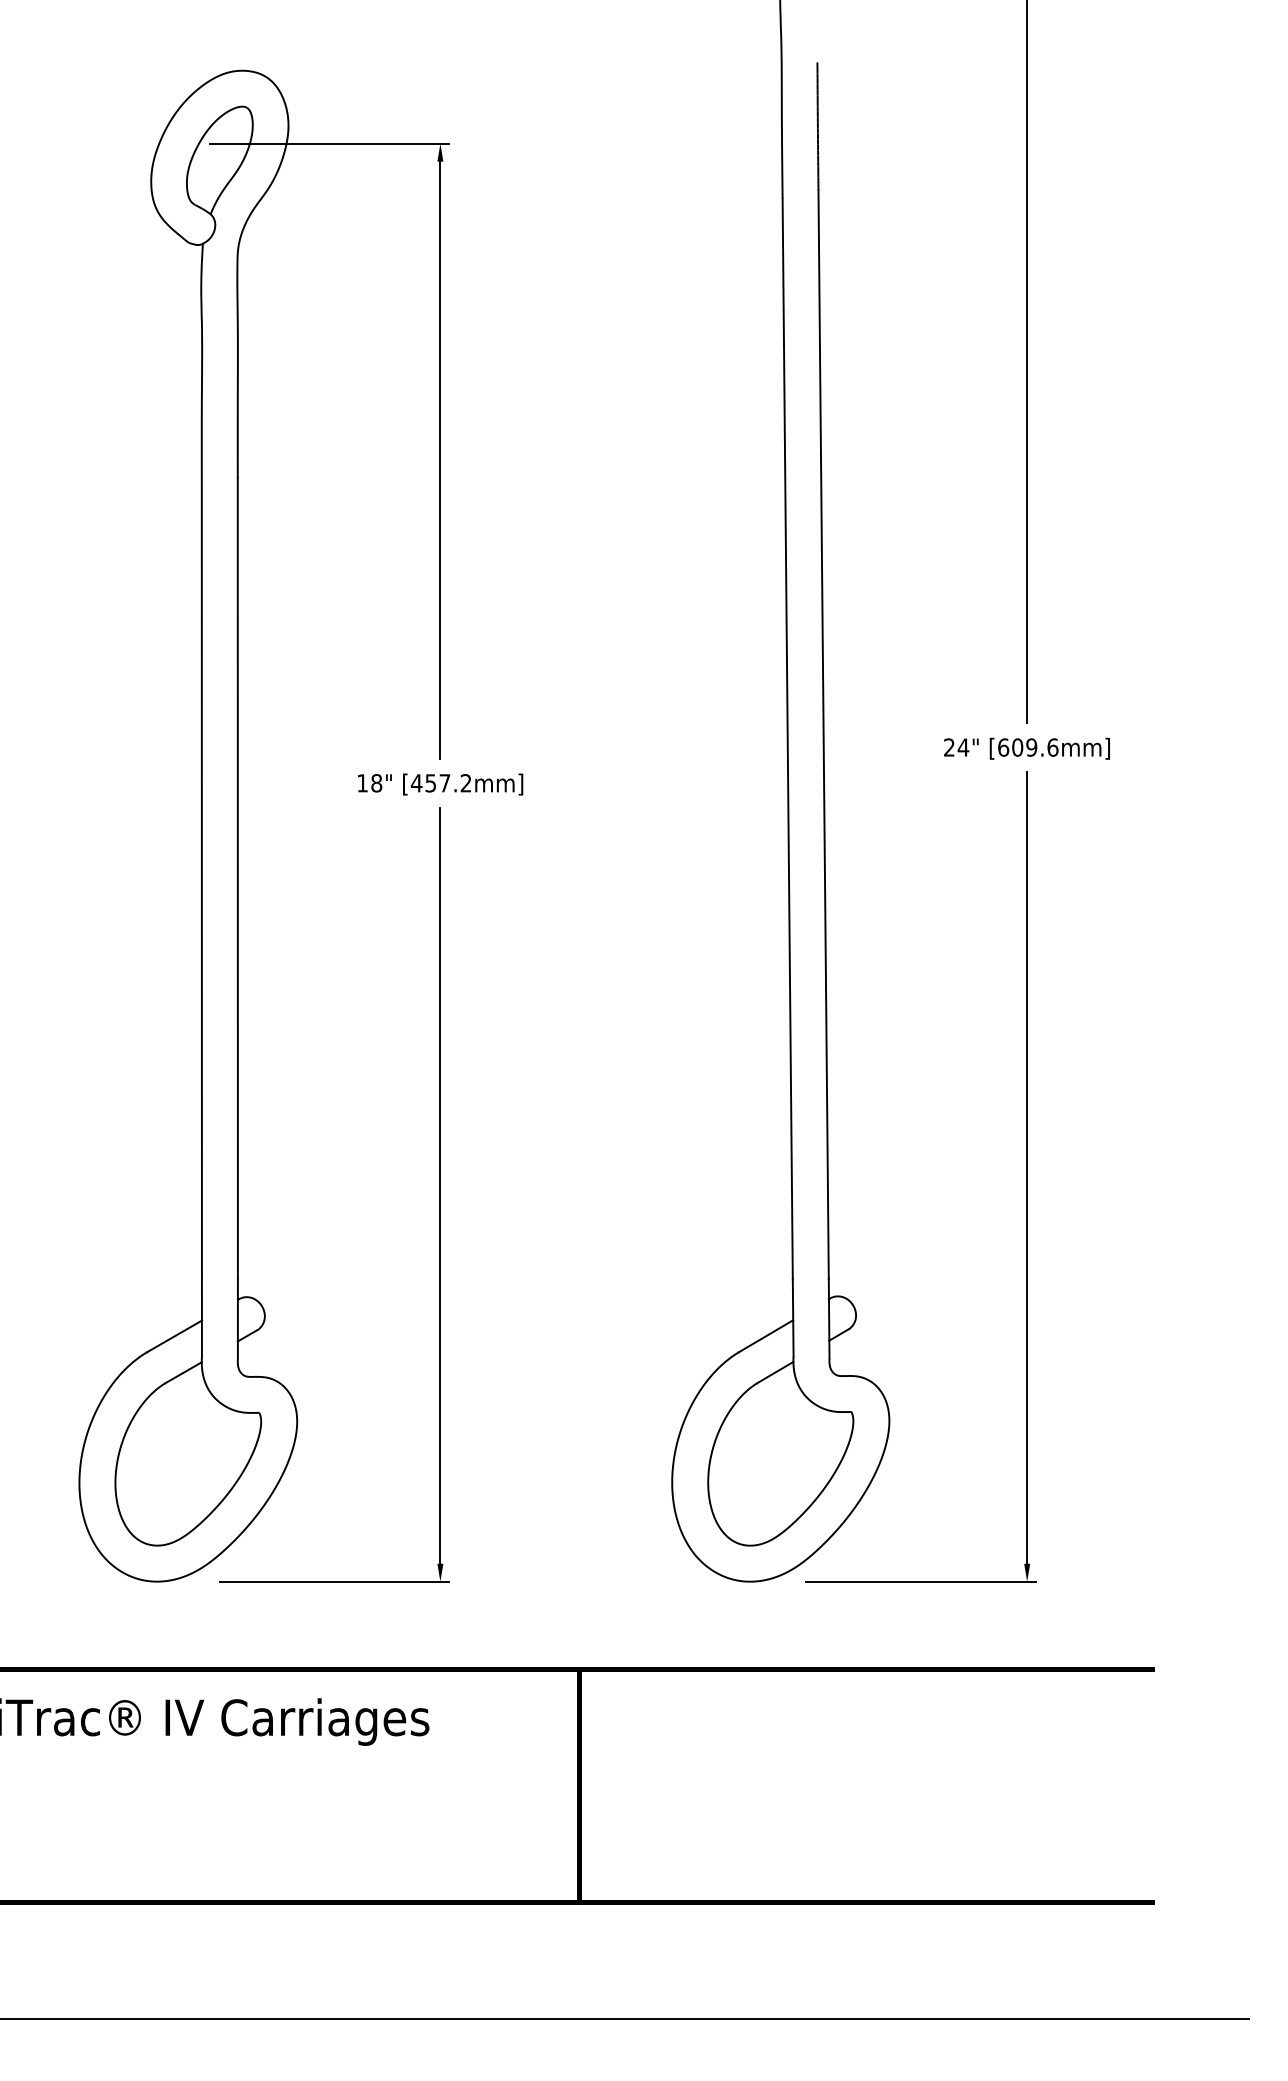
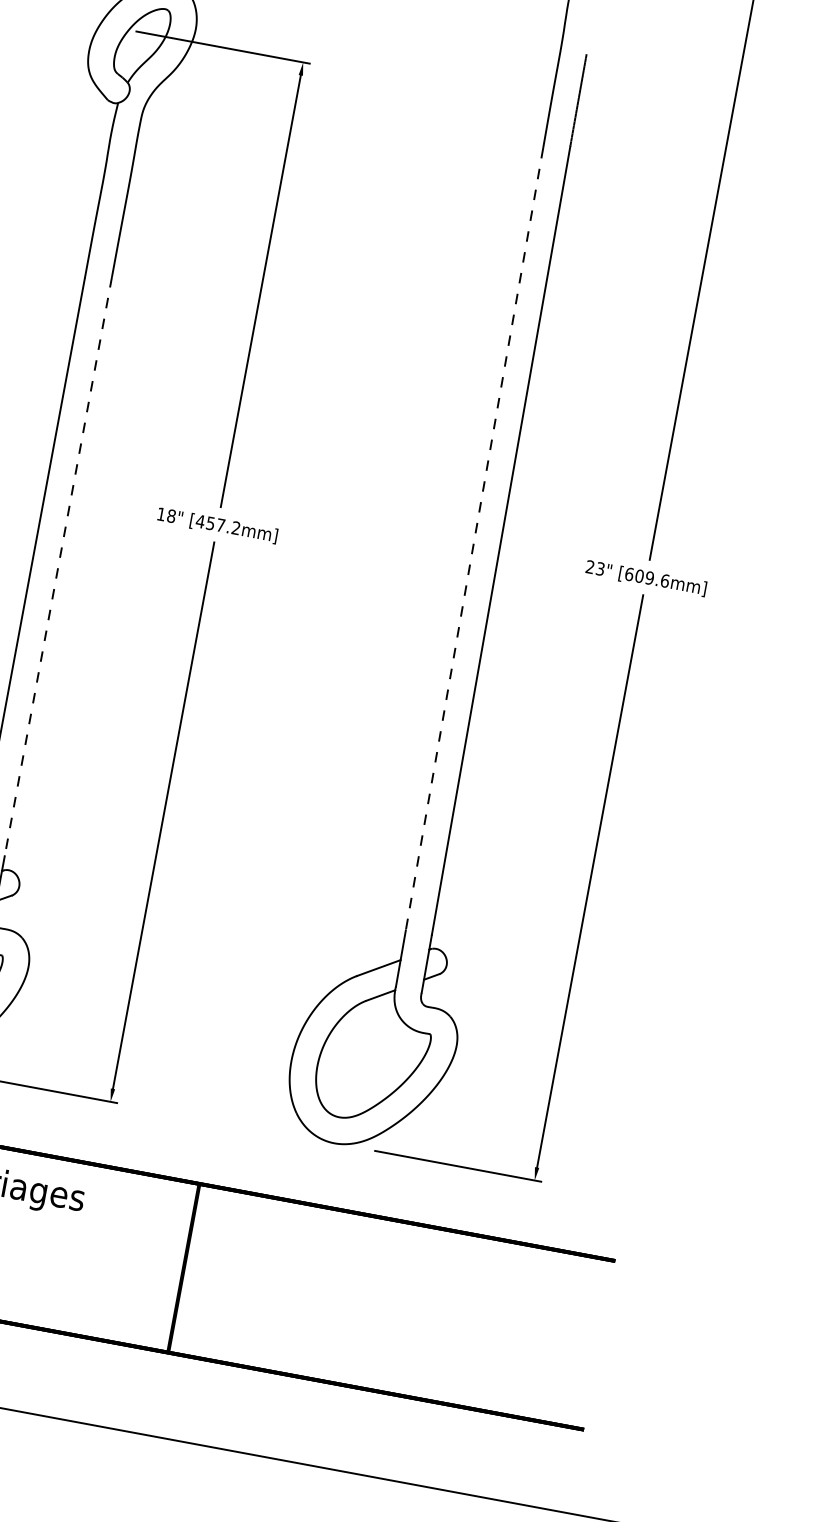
line: (787, 739) -> (474, 539), solid -> dashed
text: (963, 747) -> (600, 568), 24" -> 23"
line: (237, 878) -> (58, 566), solid -> dashed

